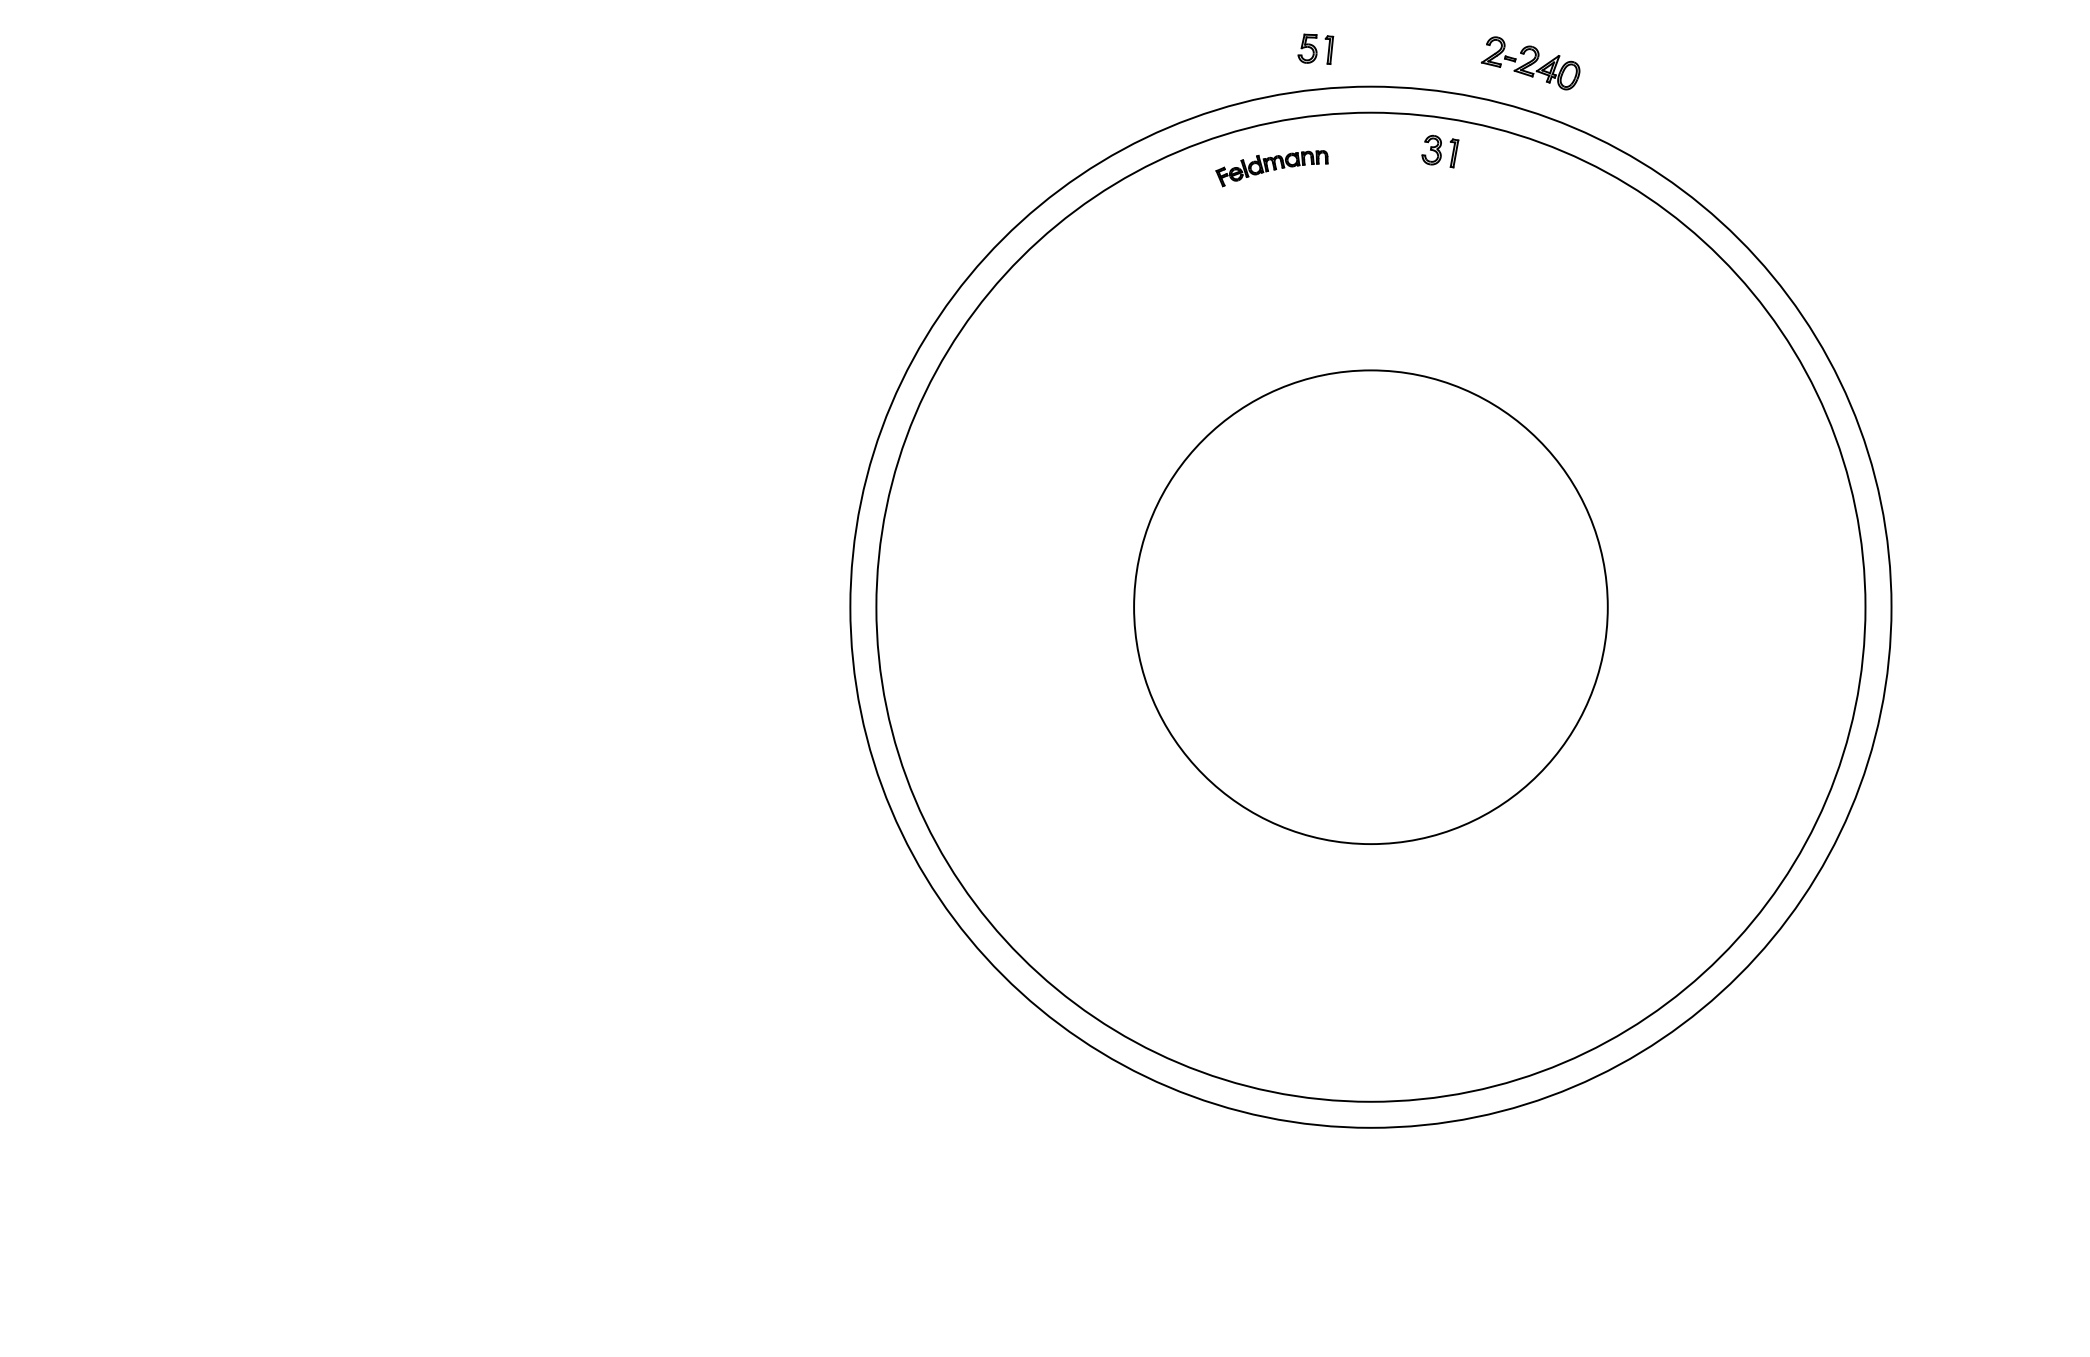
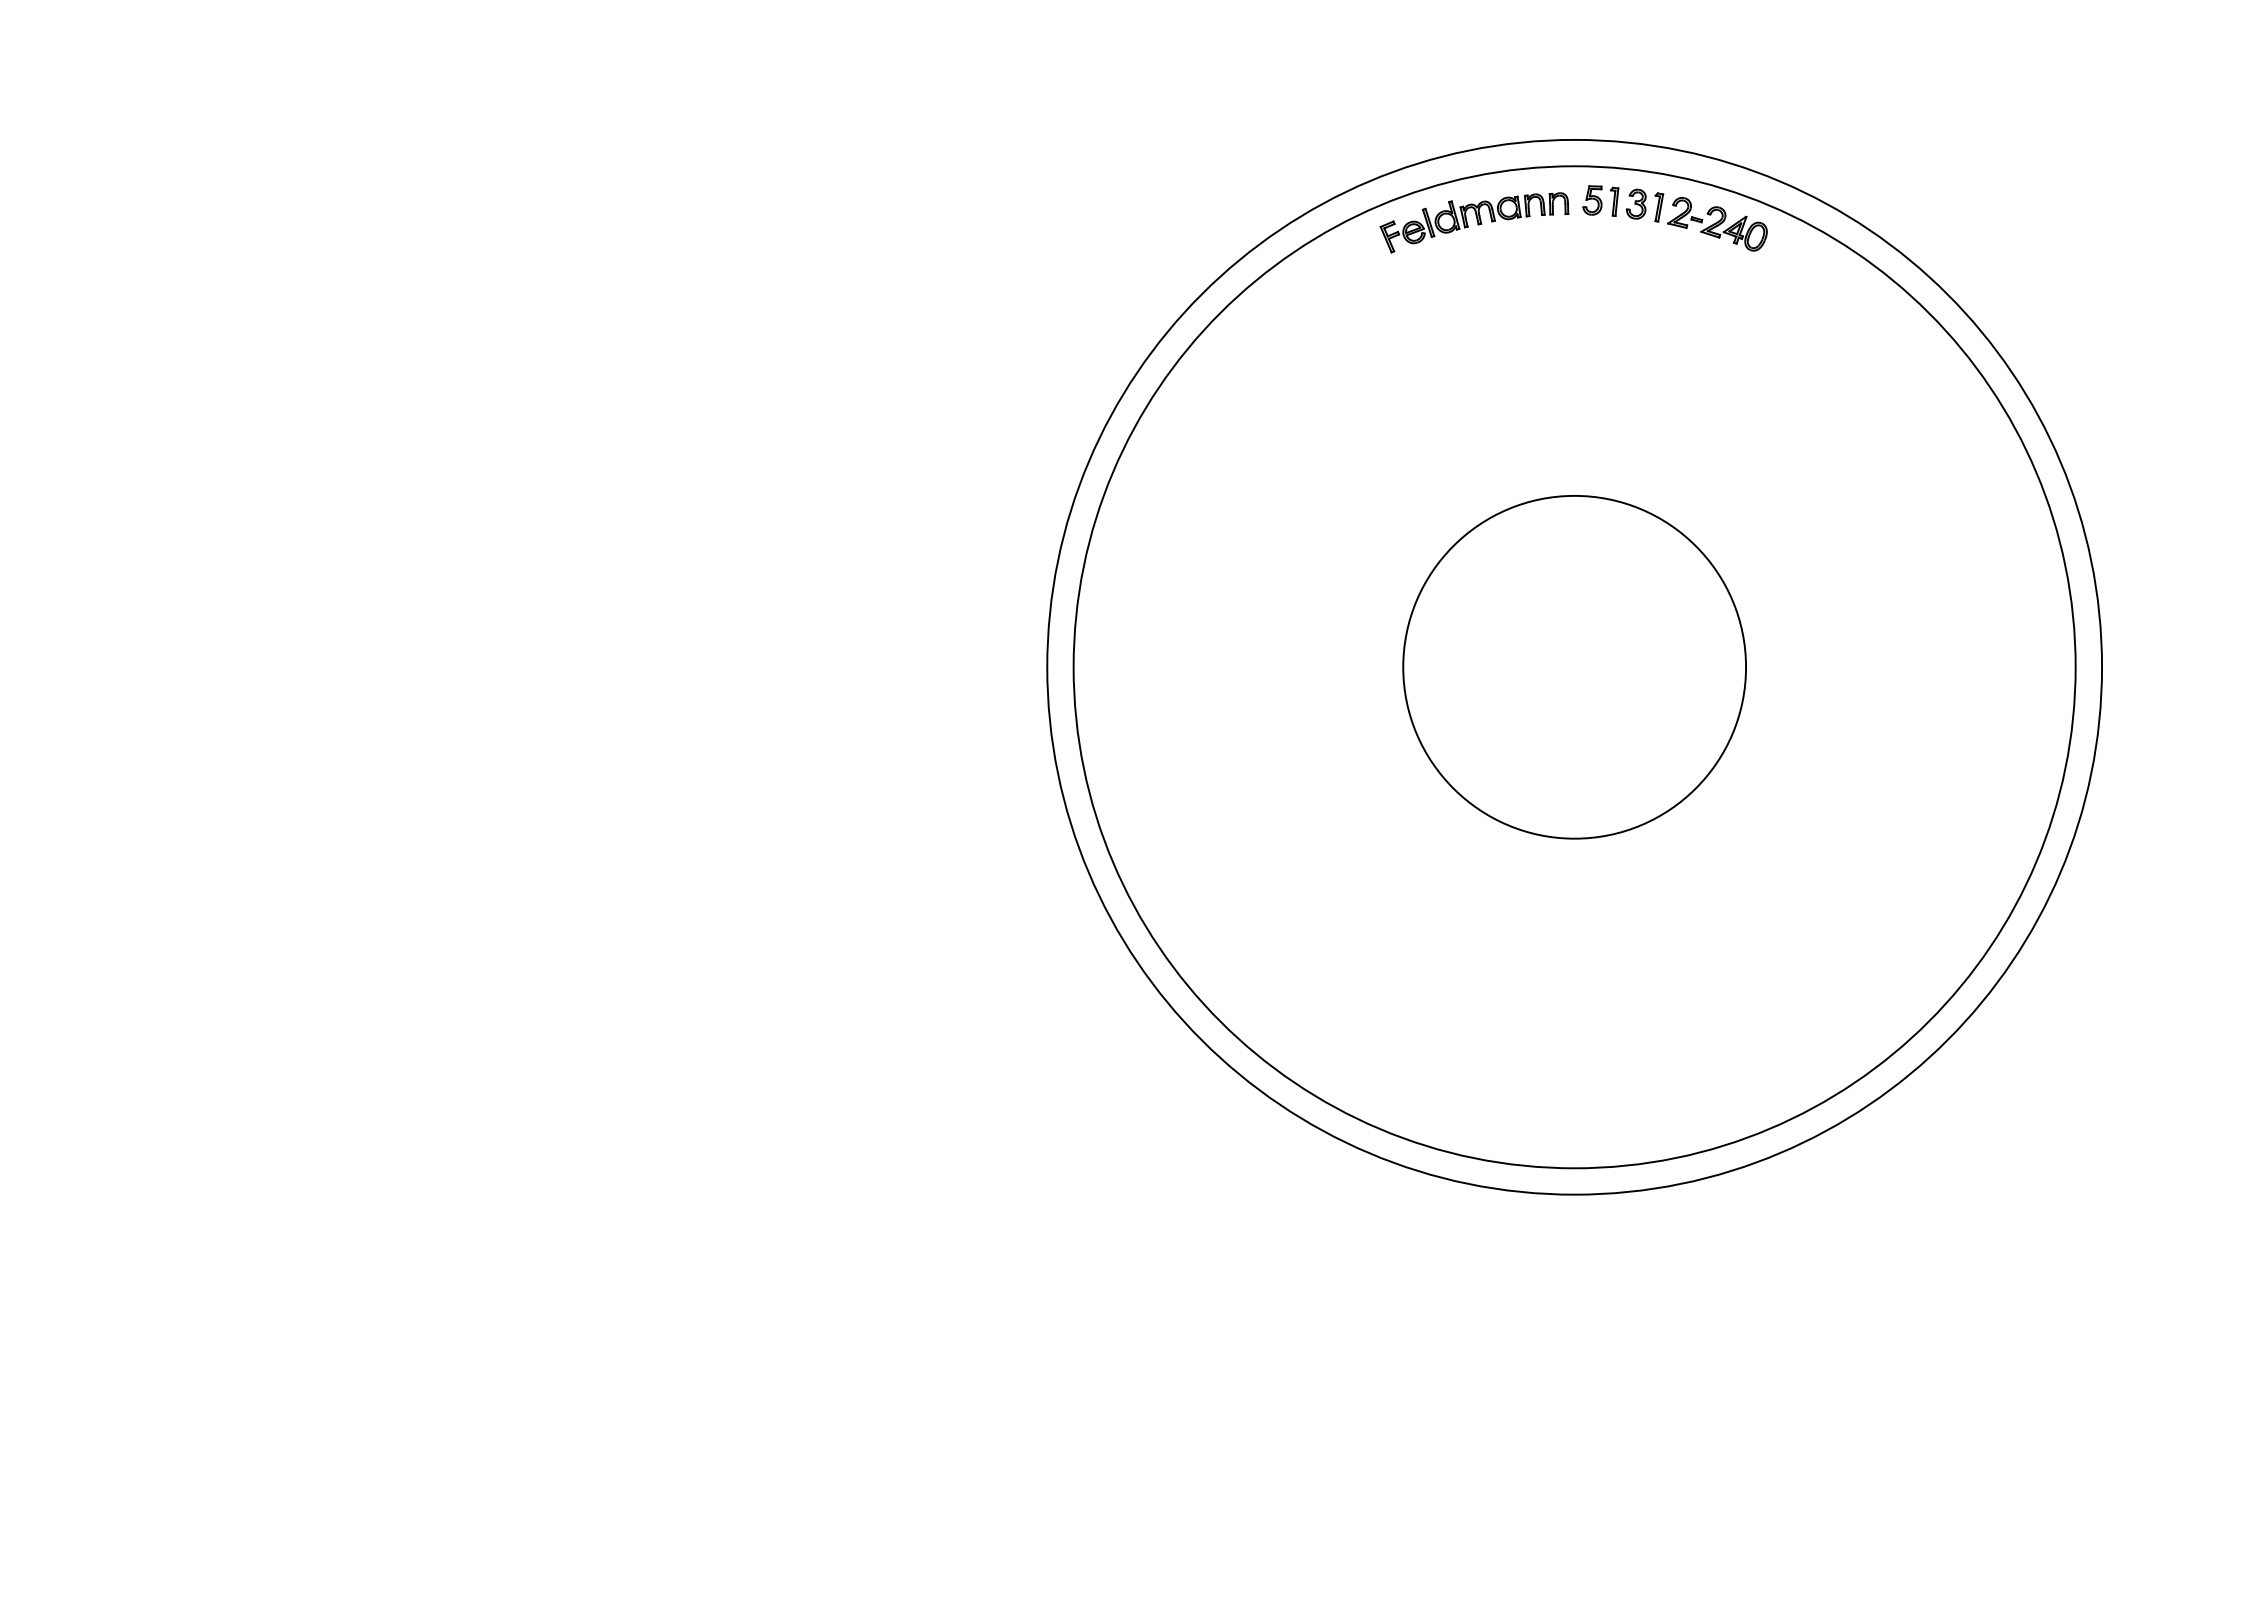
part: (1315, 48) -> (1600, 200), moved
part: (1530, 63) -> (1717, 224), moved
part: (1272, 168) -> (1474, 222), size x1.67
circle: (1370, 606) -> (1574, 666), size x0.71

